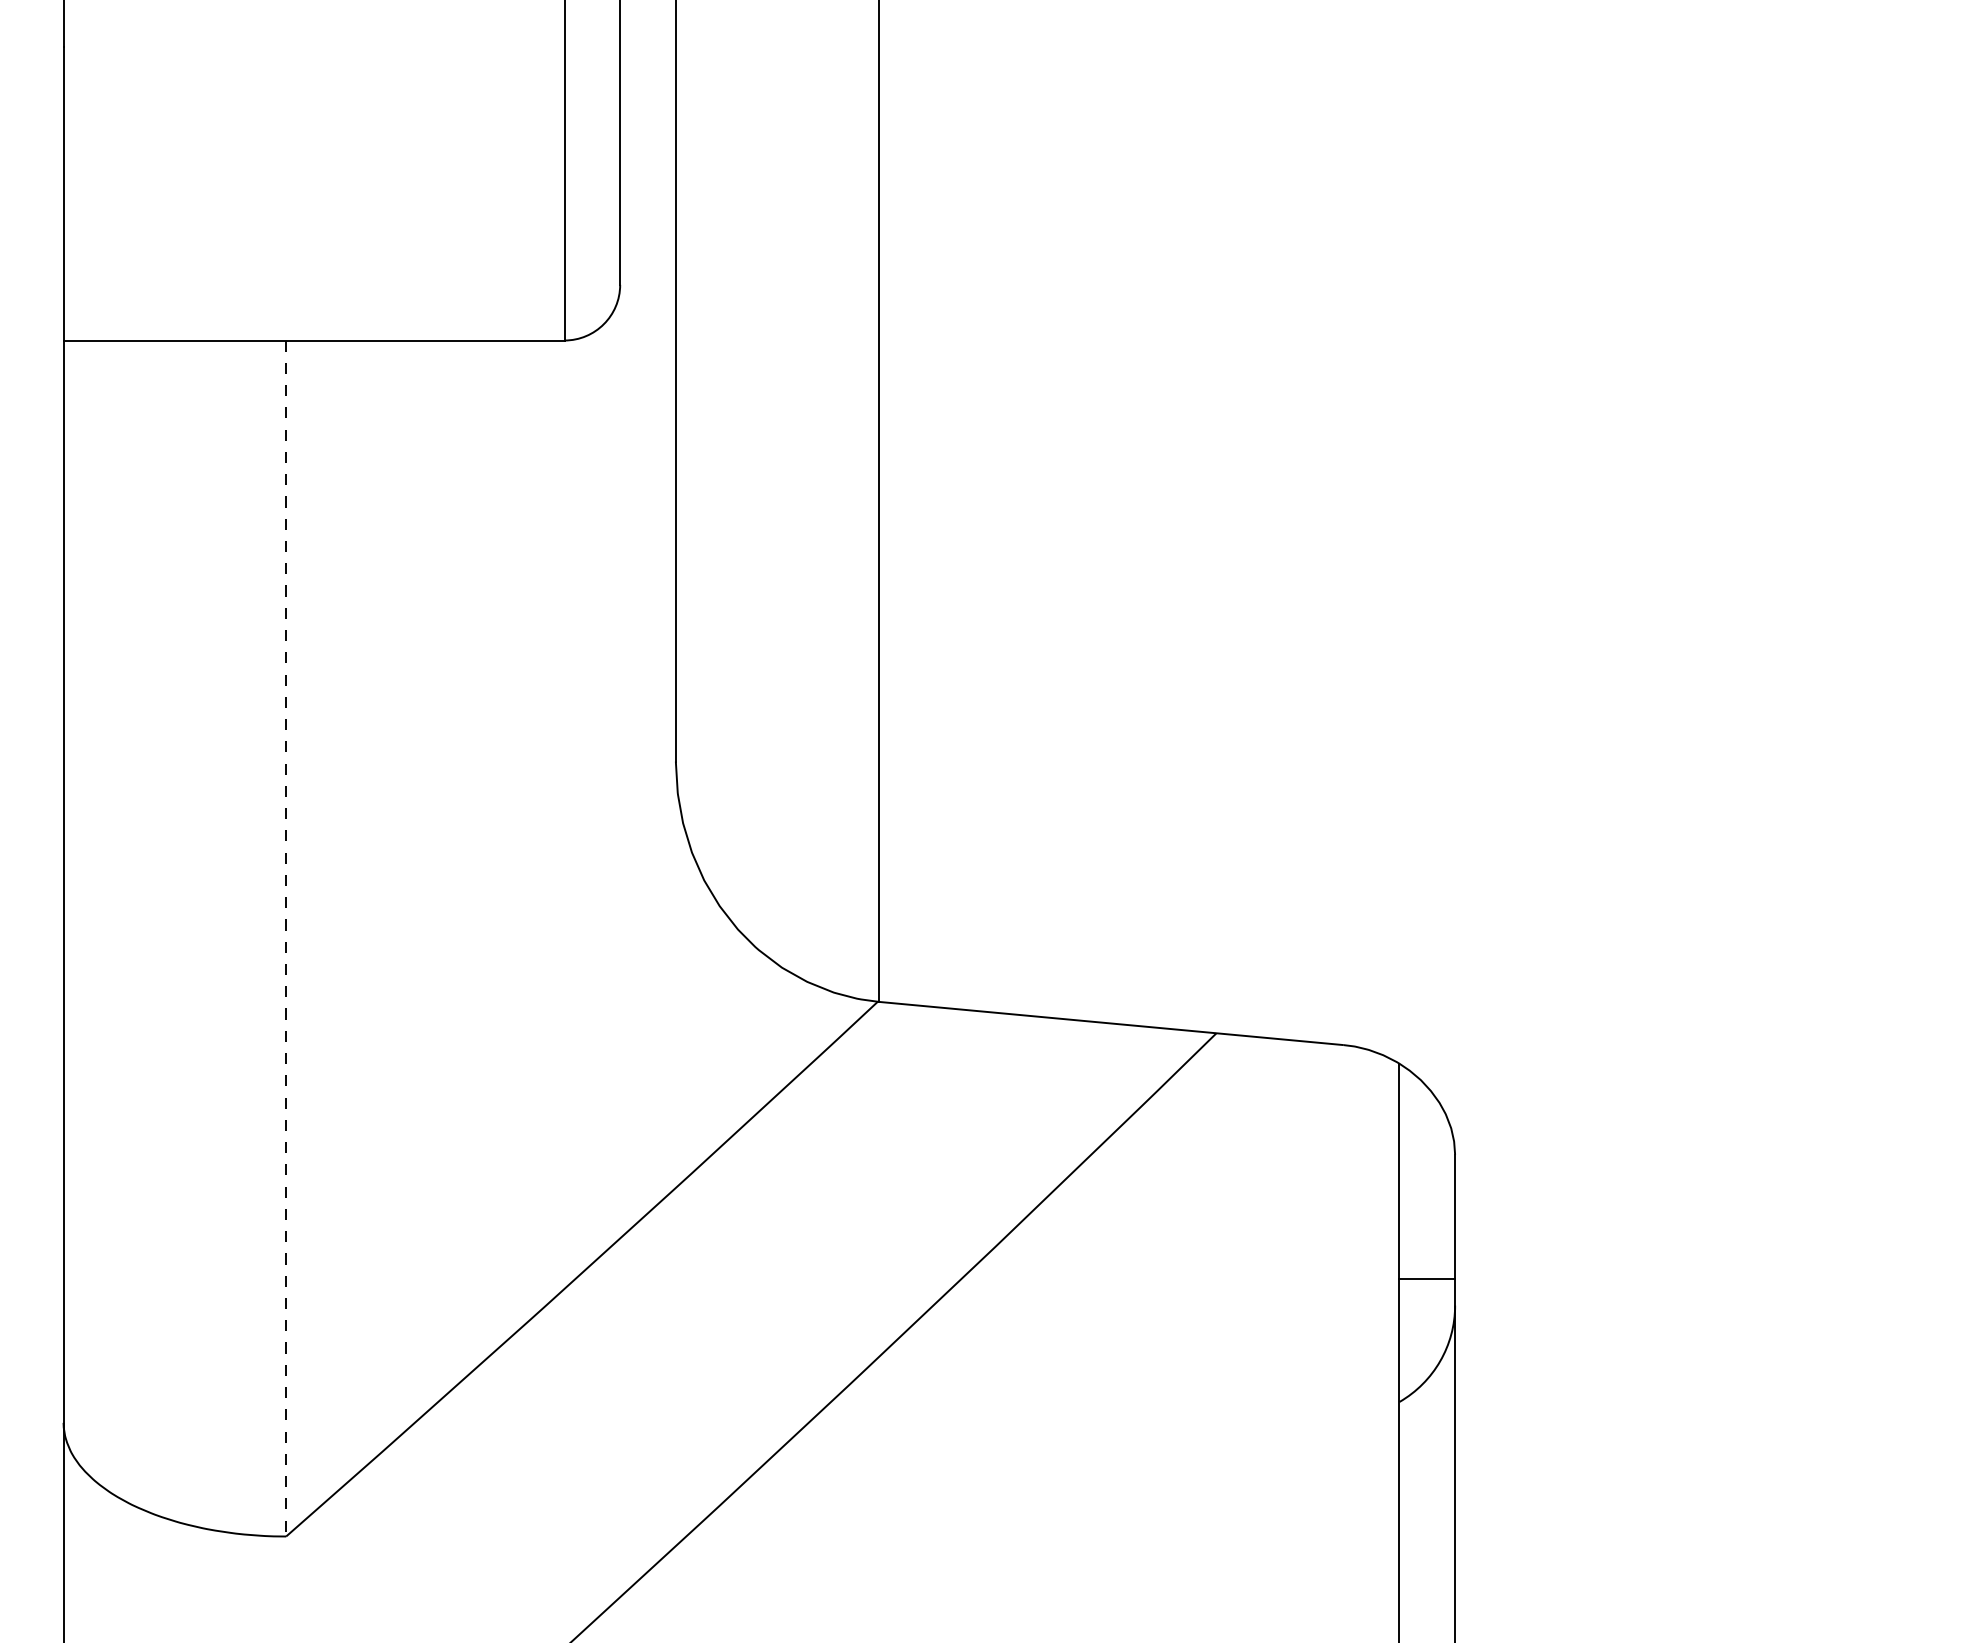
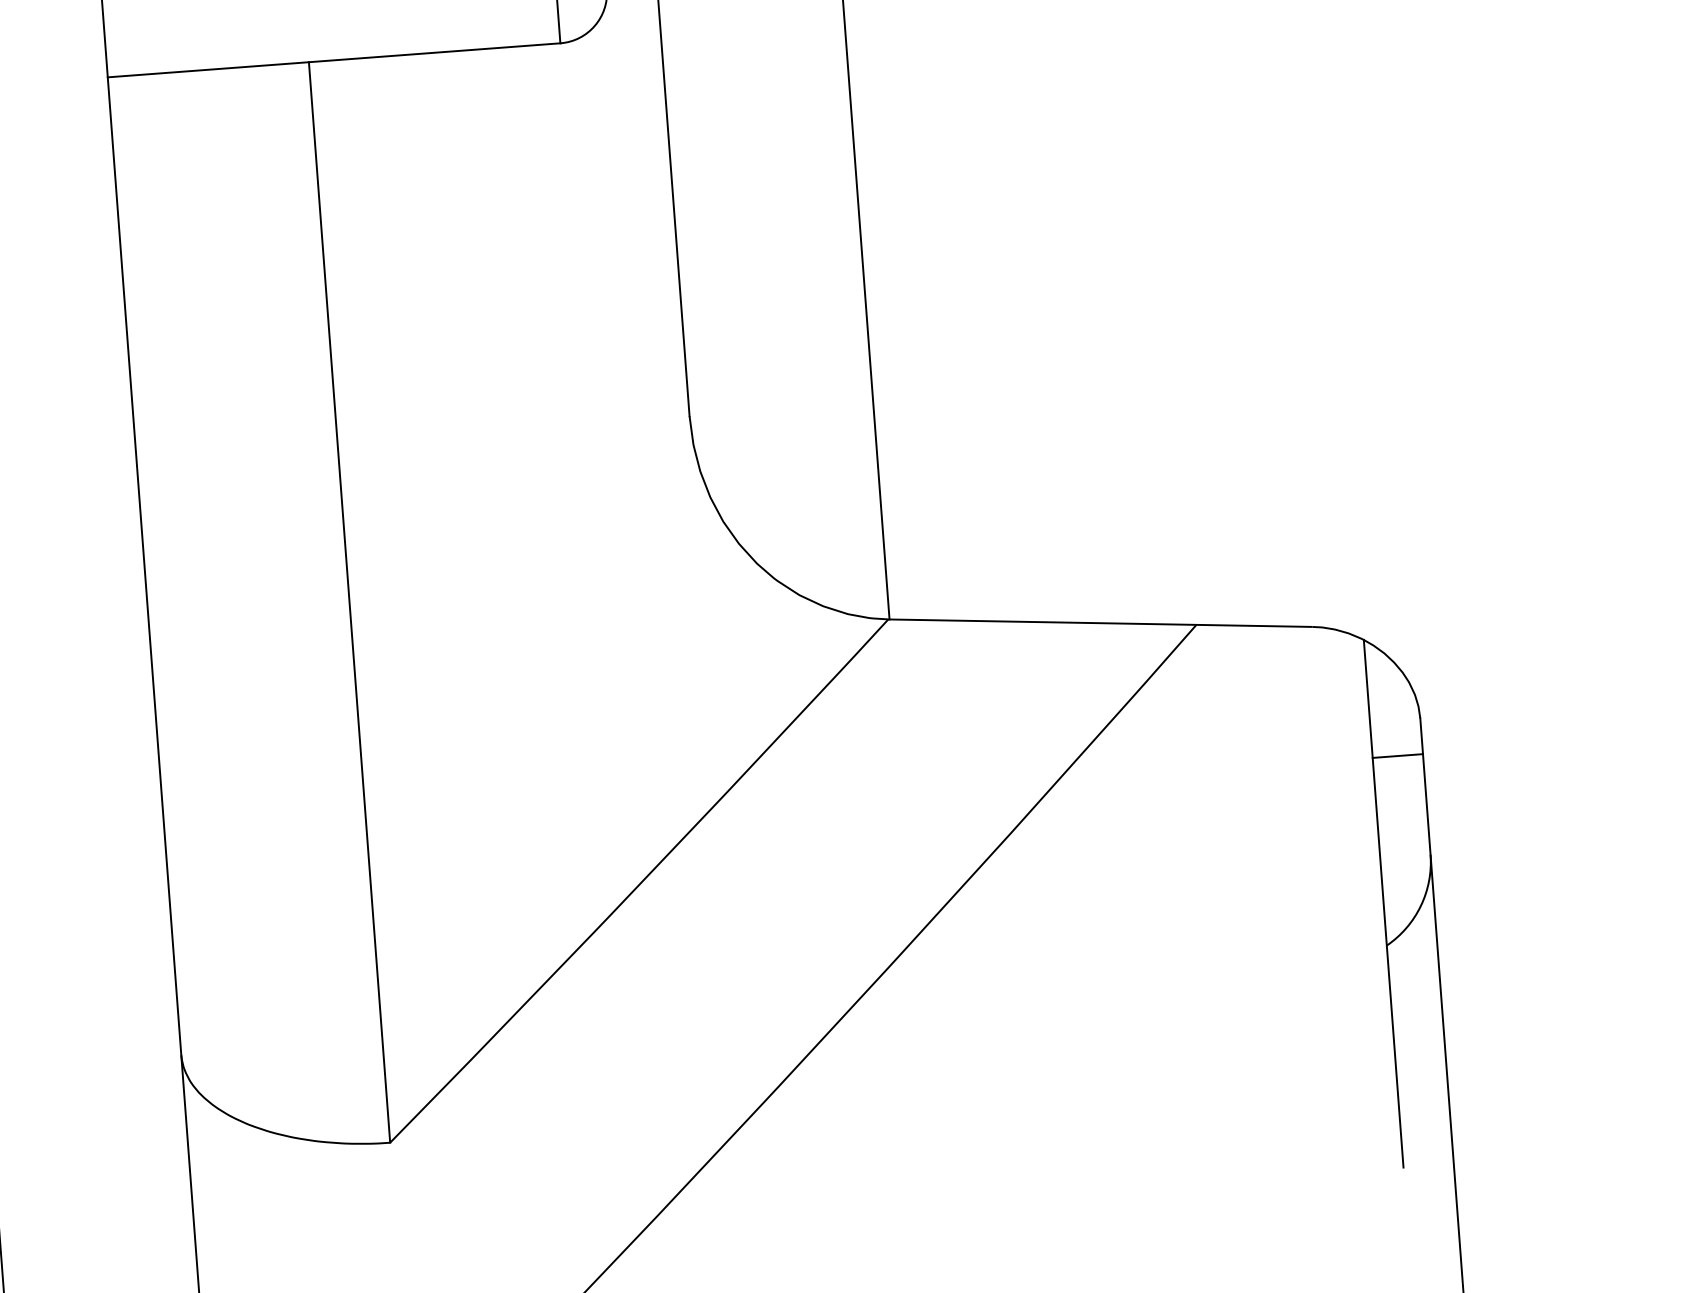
line: (286, 938) -> (349, 602), dashed -> solid
line: (1427, 1279) -> (1398, 756), moved

